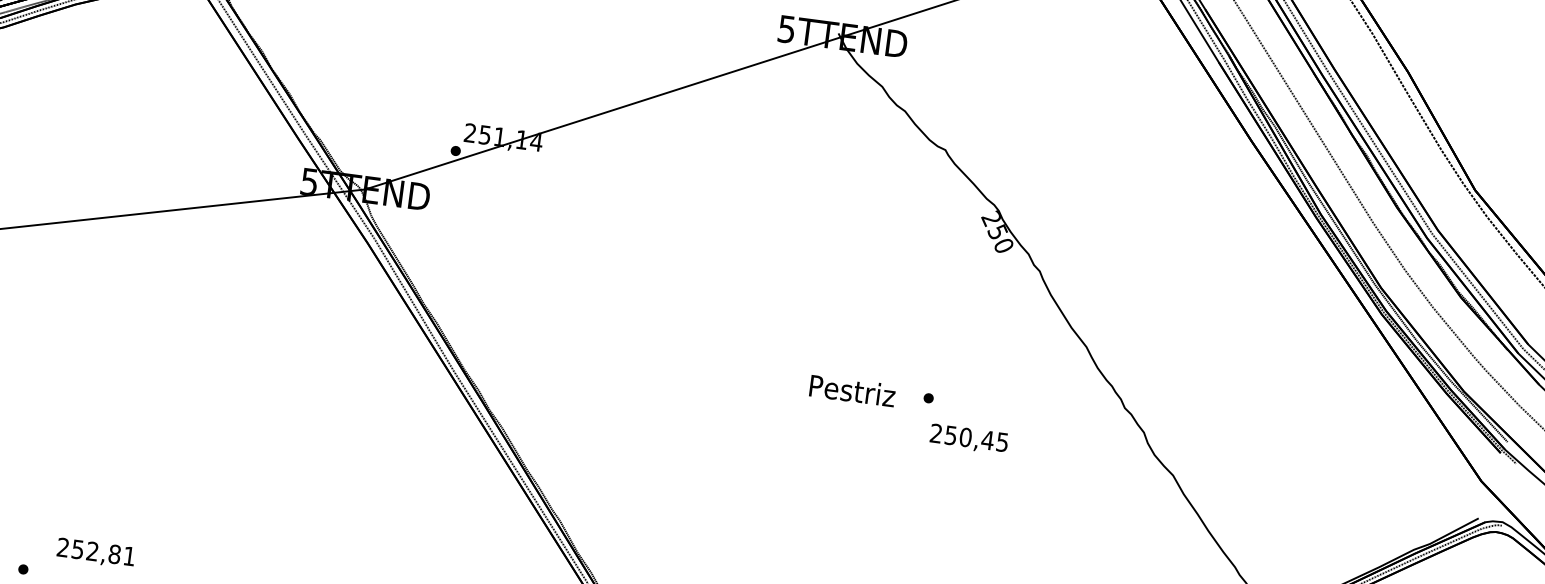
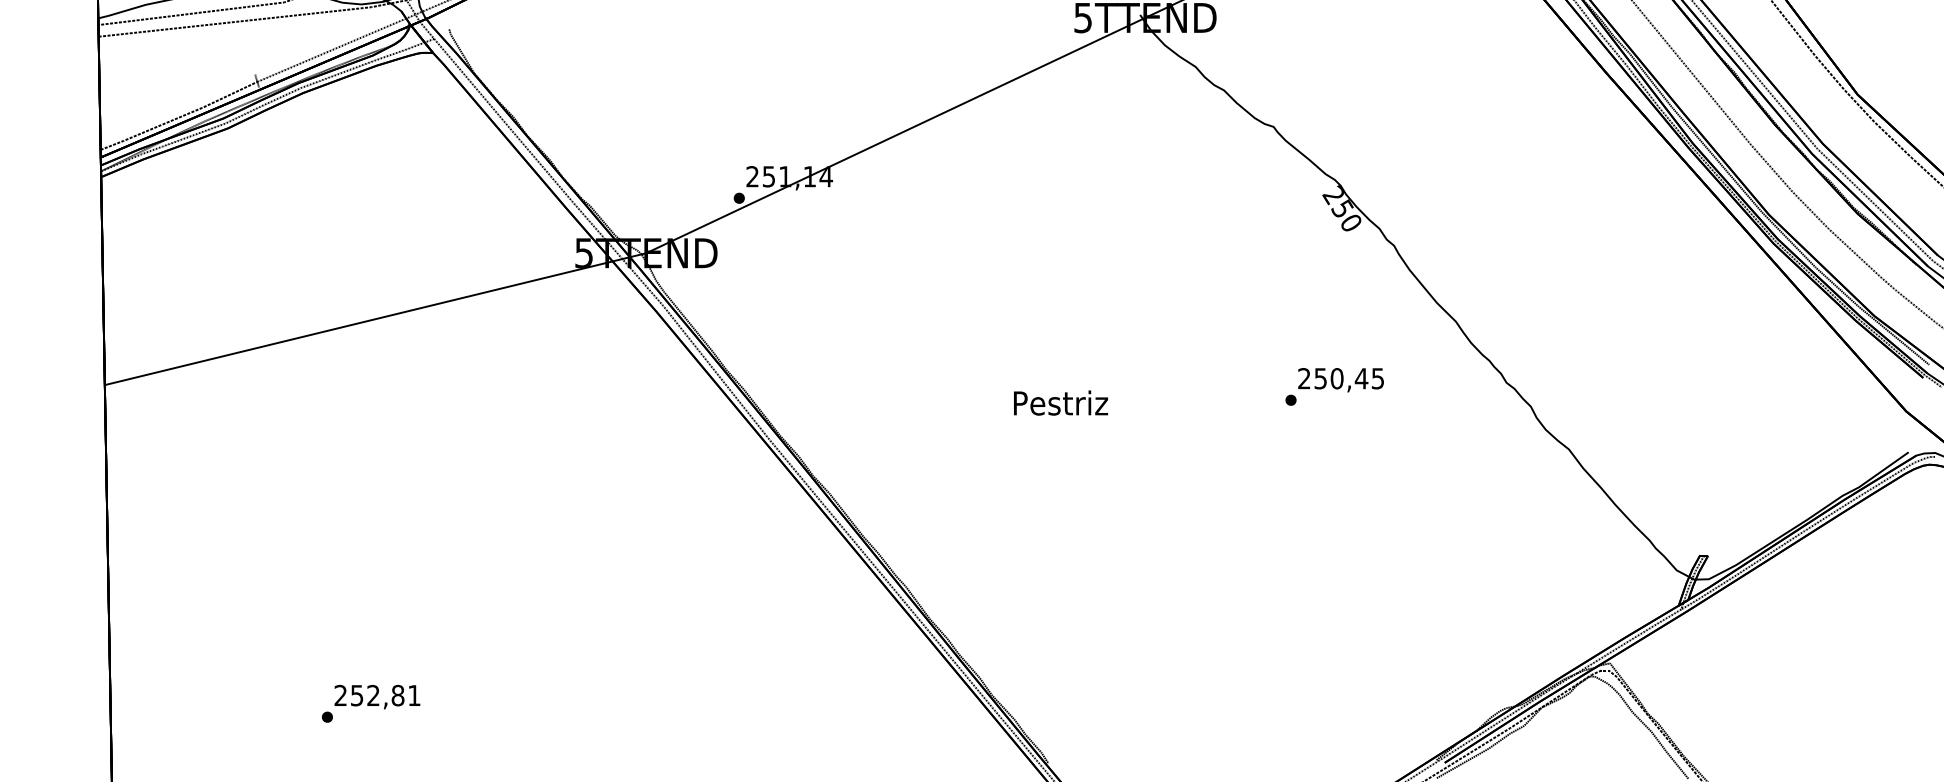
text: (852, 390) -> (1060, 402), moved
text: (968, 439) -> (1340, 380), moved
text: (96, 552) -> (377, 696), moved

